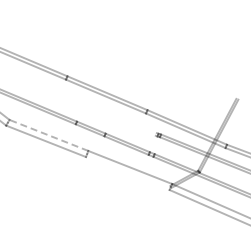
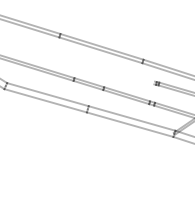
line: (48, 135) -> (47, 94), dashed -> solid
line: (127, 173) -> (129, 124), added

